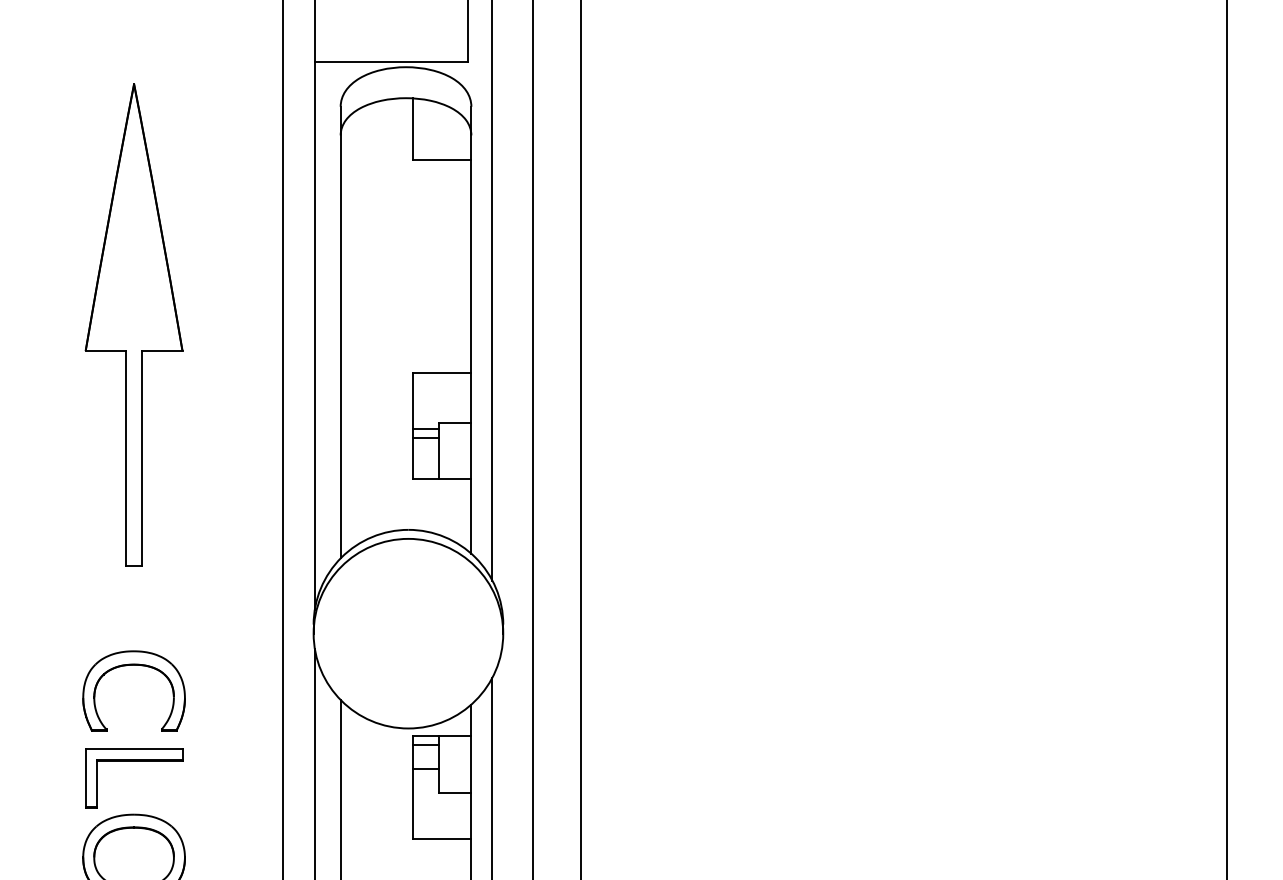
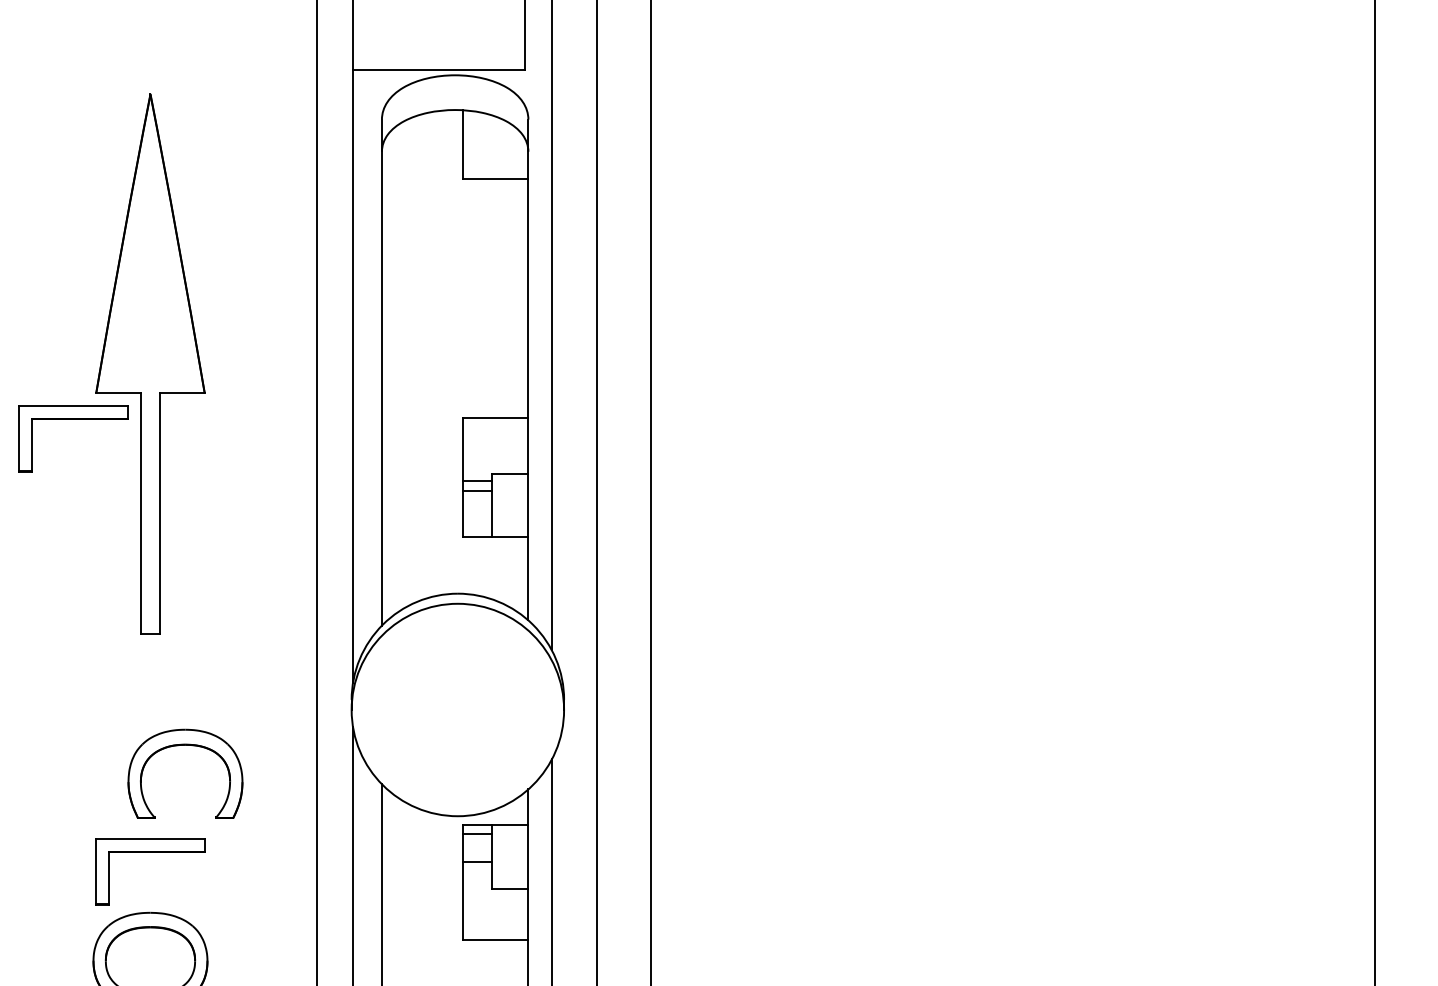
part: (65, 374) -> (73, 419), added
part: (127, 666) -> (178, 746), moved

